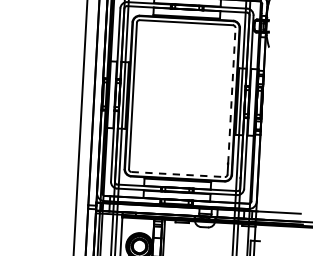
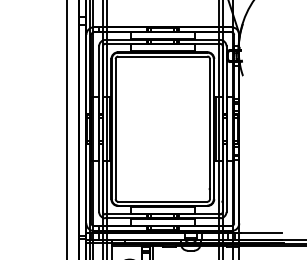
line: (231, 95) -> (209, 123), dashed -> solid
line: (177, 174) -> (162, 201), dashed -> solid

